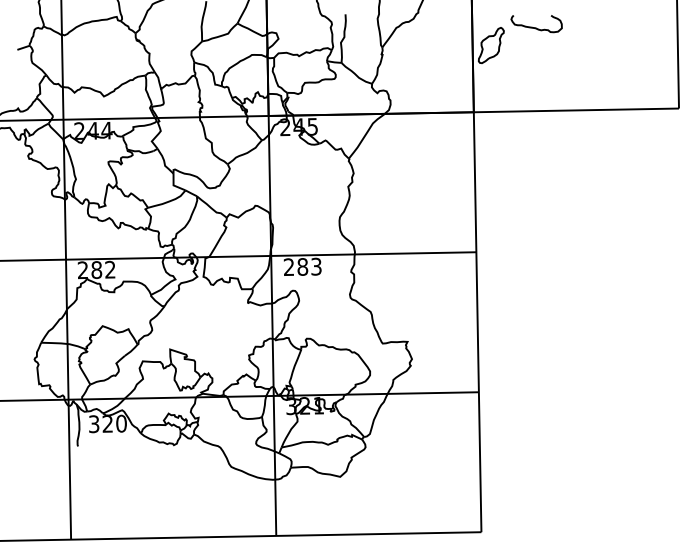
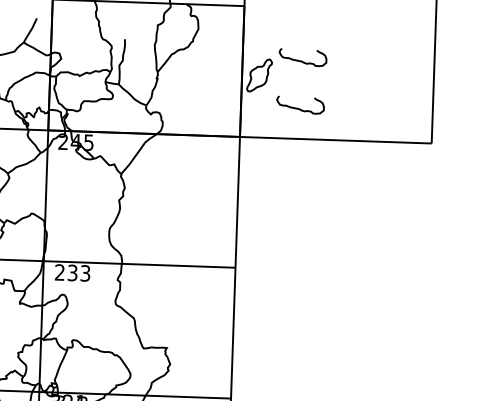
curve: (536, 78) -> (300, 108), added
text: (302, 266) -> (72, 272), 283 -> 233

